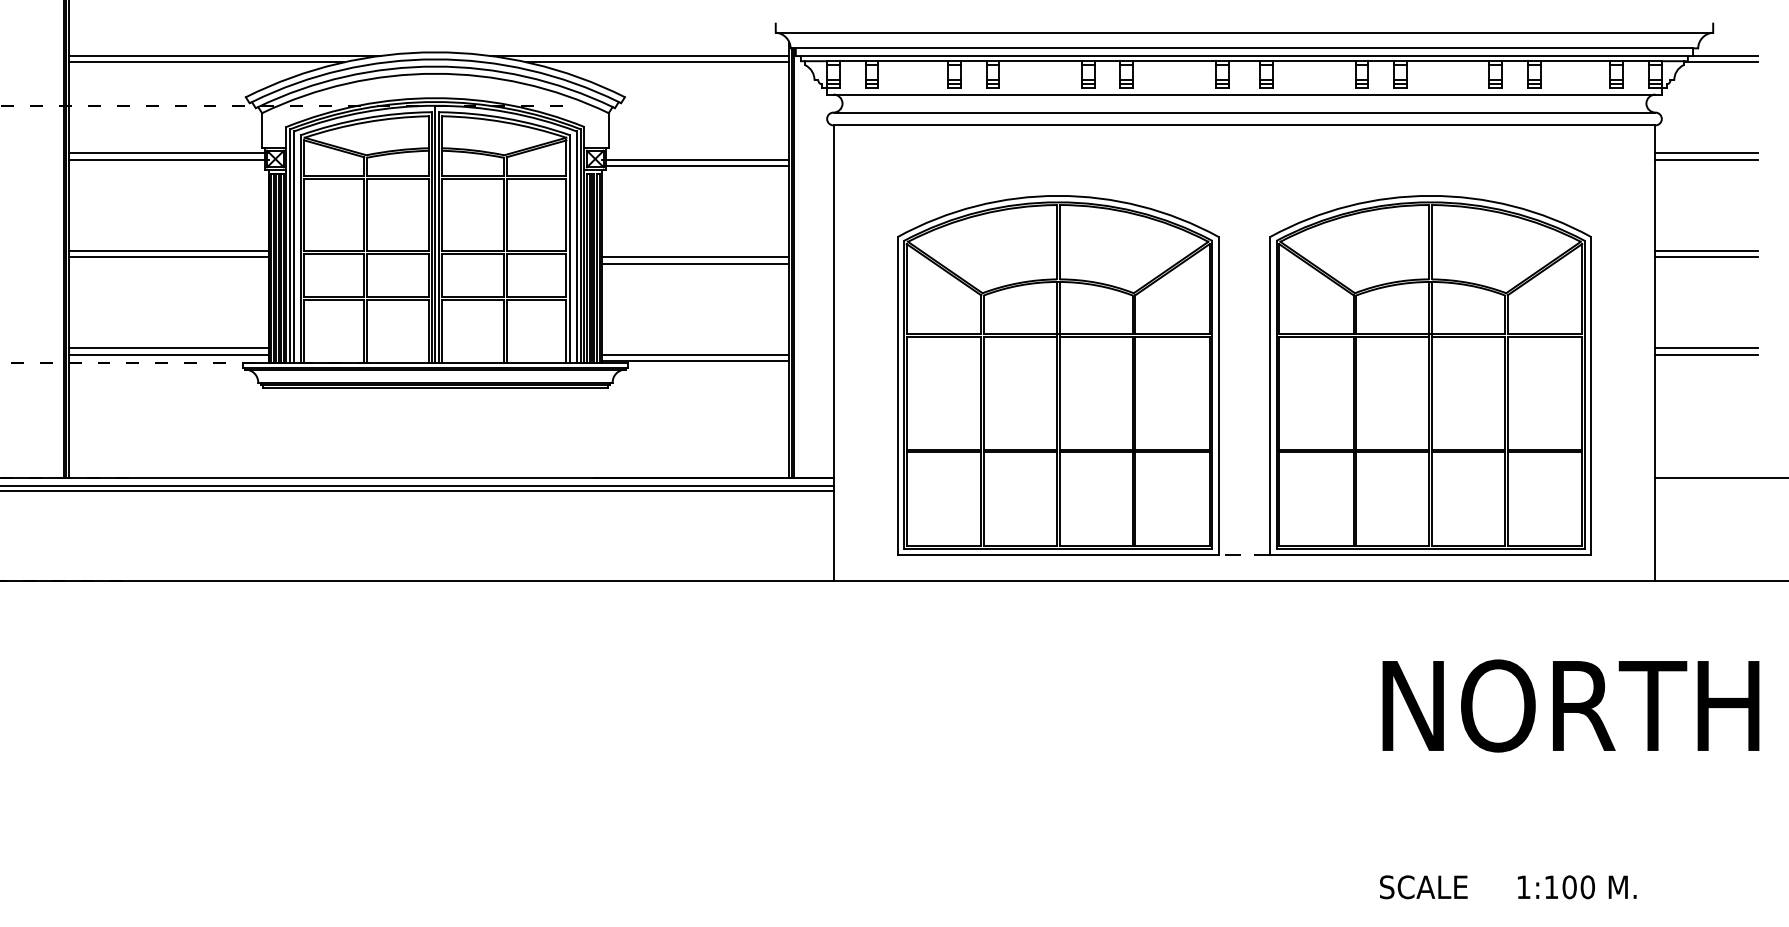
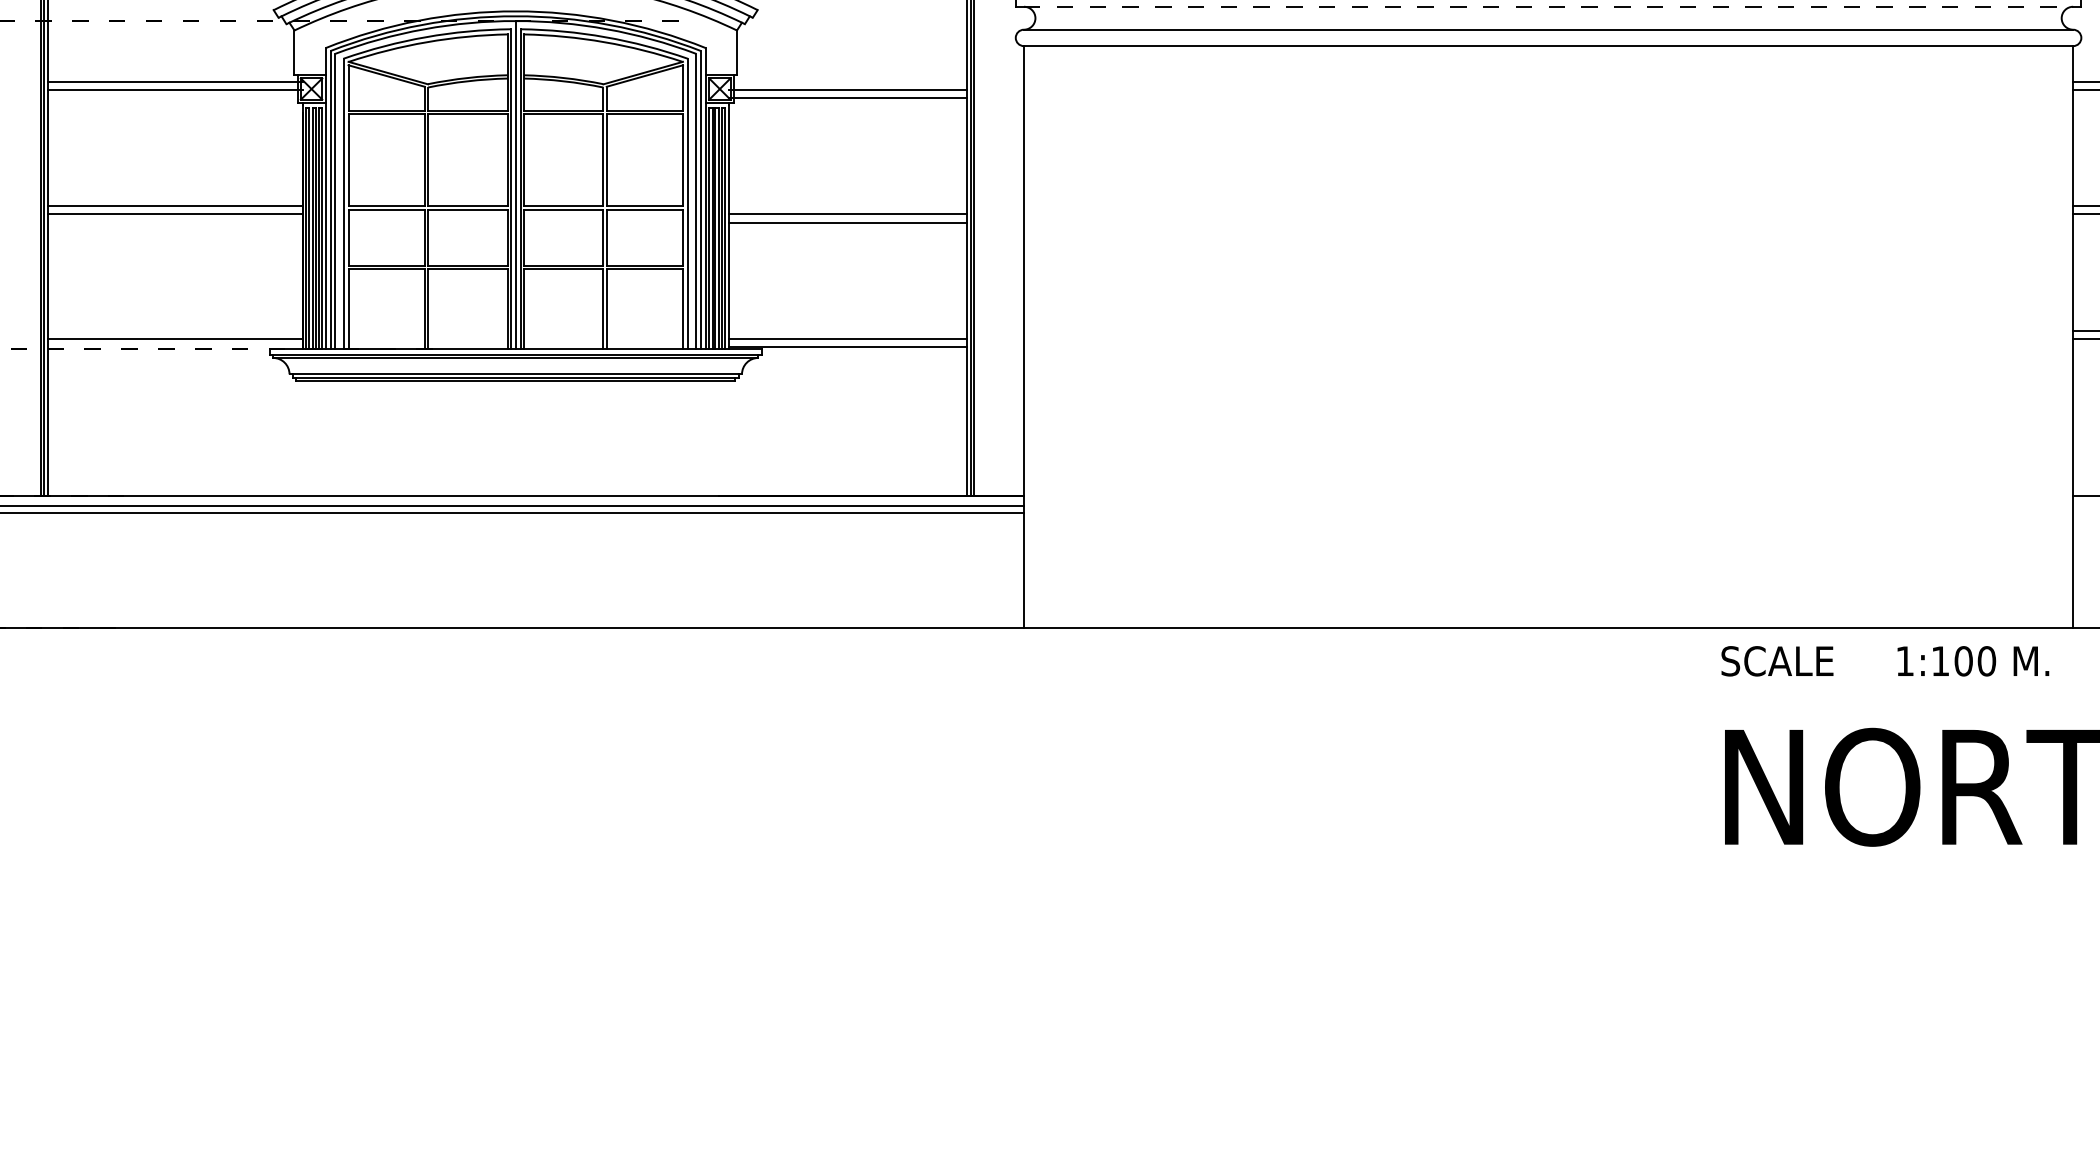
line: (1244, 94) -> (1548, 6), solid -> dashed
line: (168, 348) -> (174, 330), removed
part: (1219, 375) -> (1516, 365), removed
text: (1508, 887) -> (1885, 661), moved

